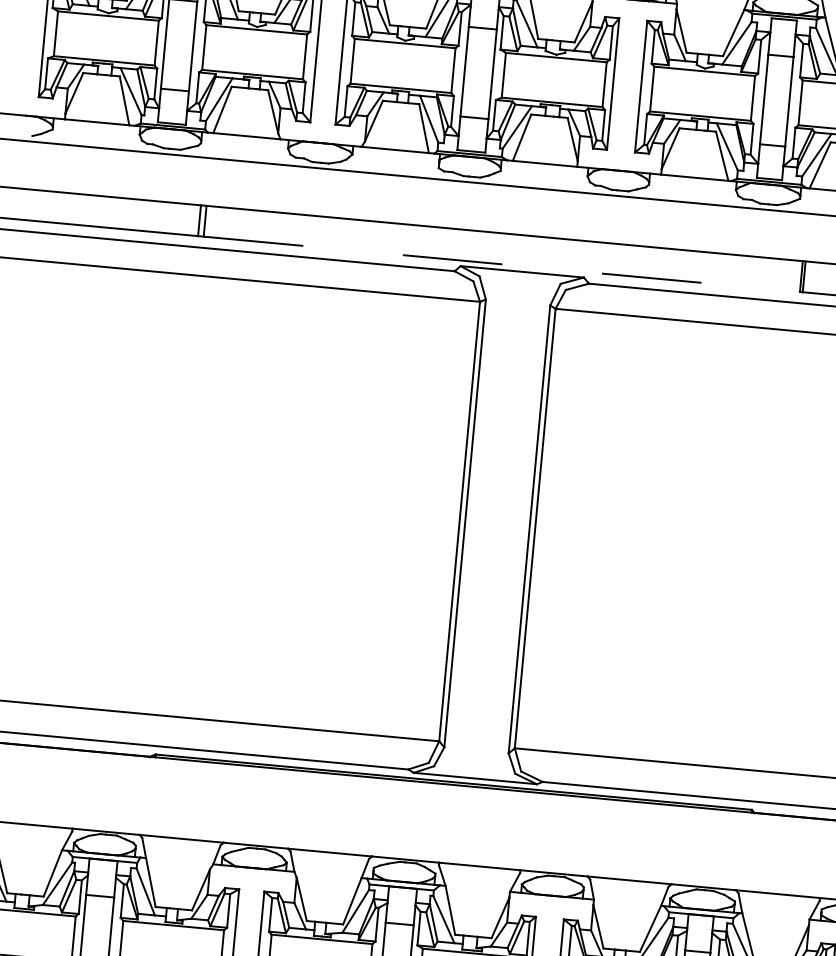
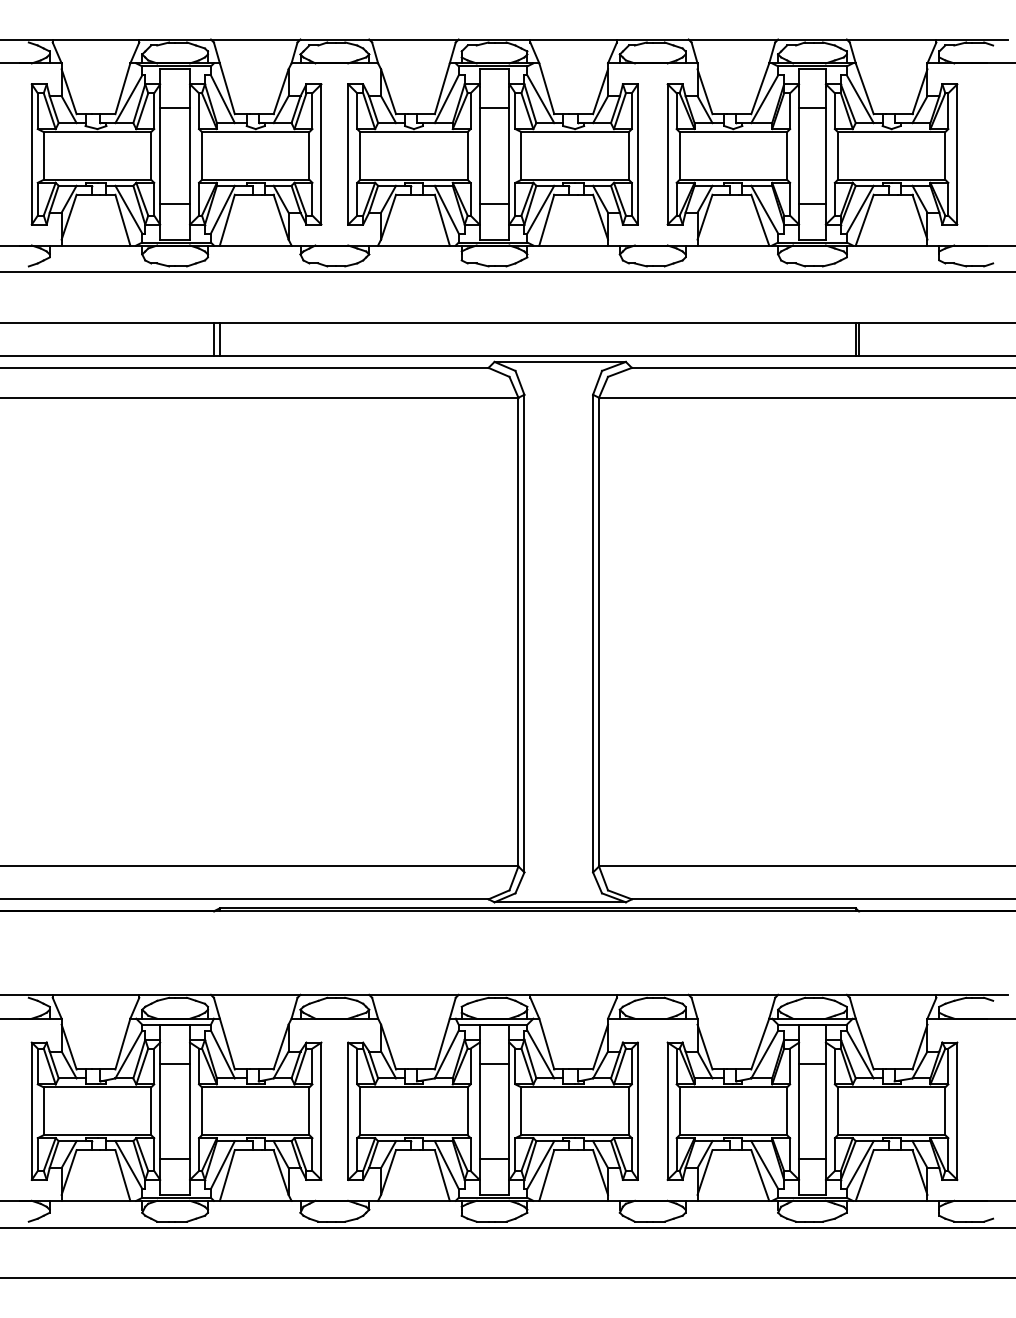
line: (501, 263) -> (537, 355), dashed -> solid

